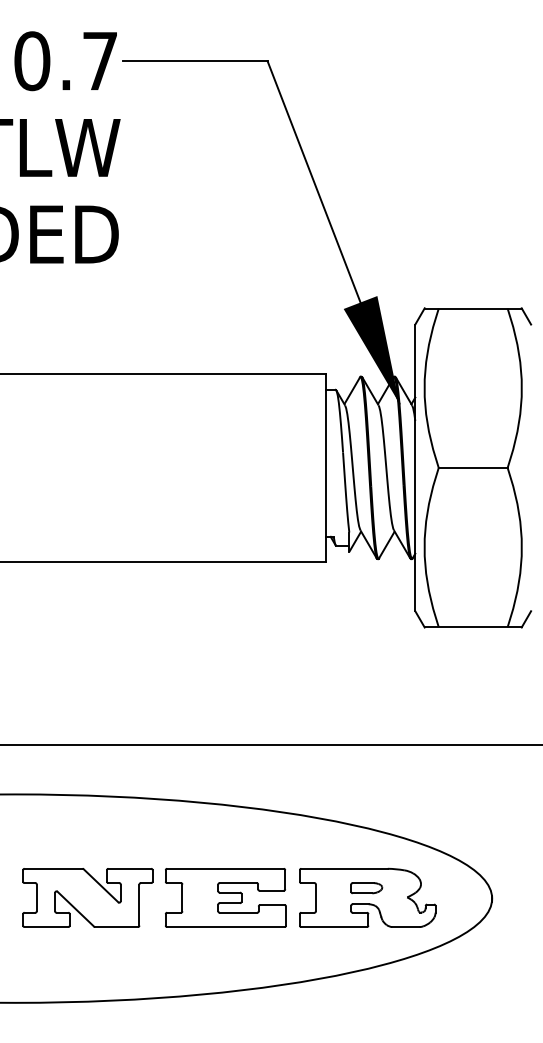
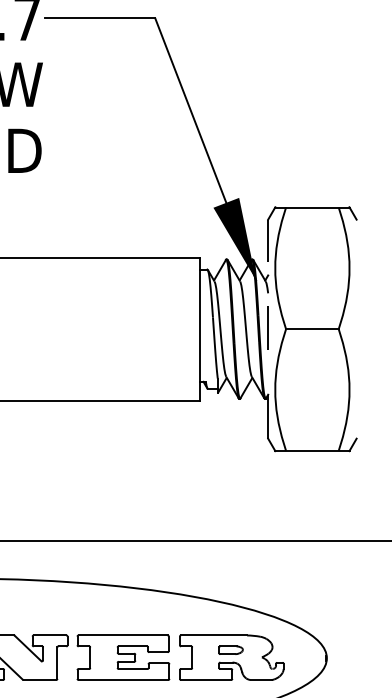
line: (415, 467) -> (268, 328), solid -> dashed

